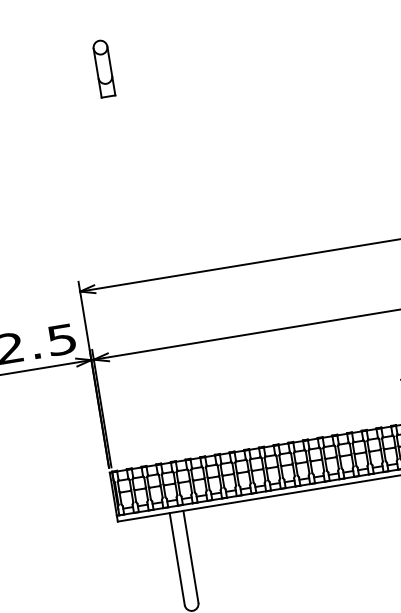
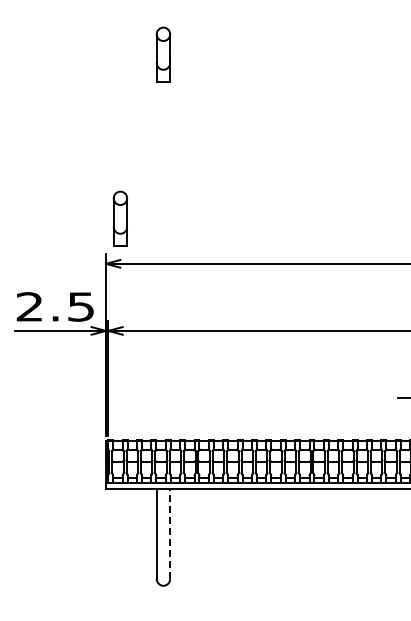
part: (86, 243) -> (119, 218), added
line: (191, 556) -> (170, 533), solid -> dashed

